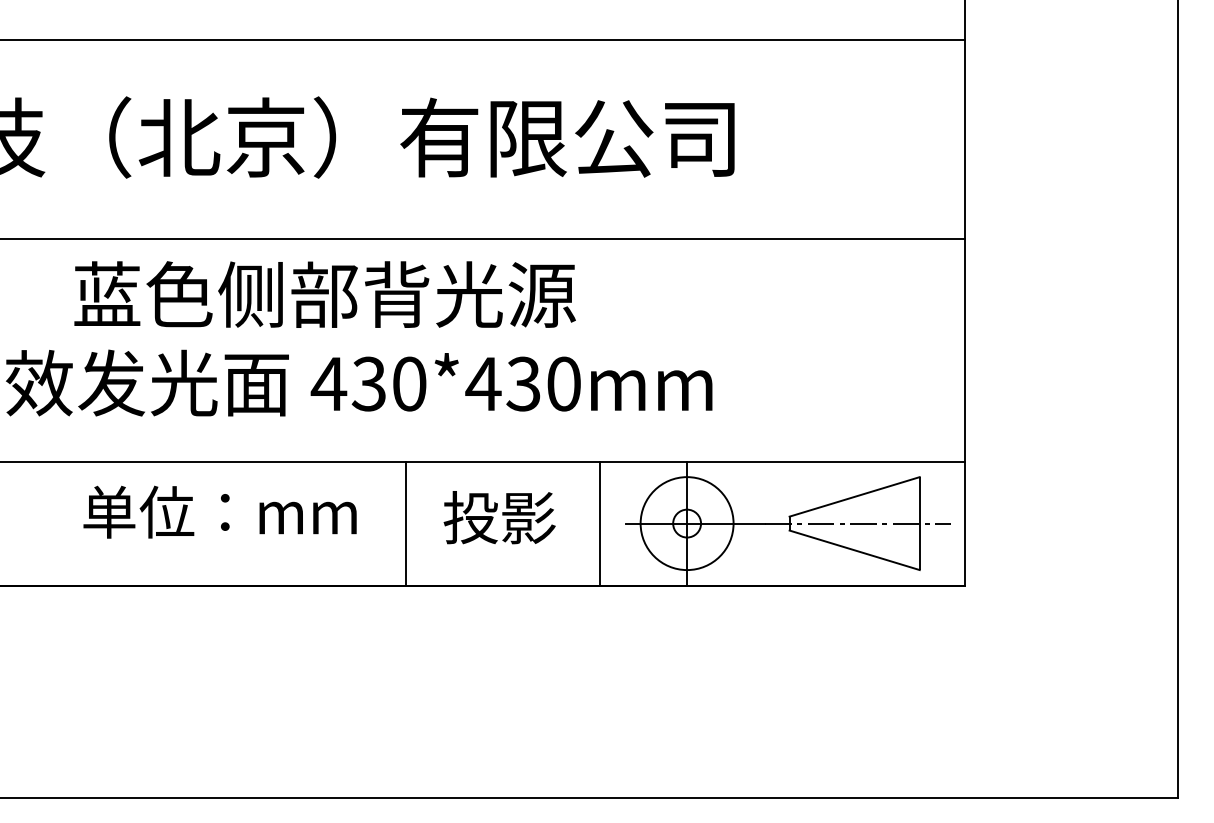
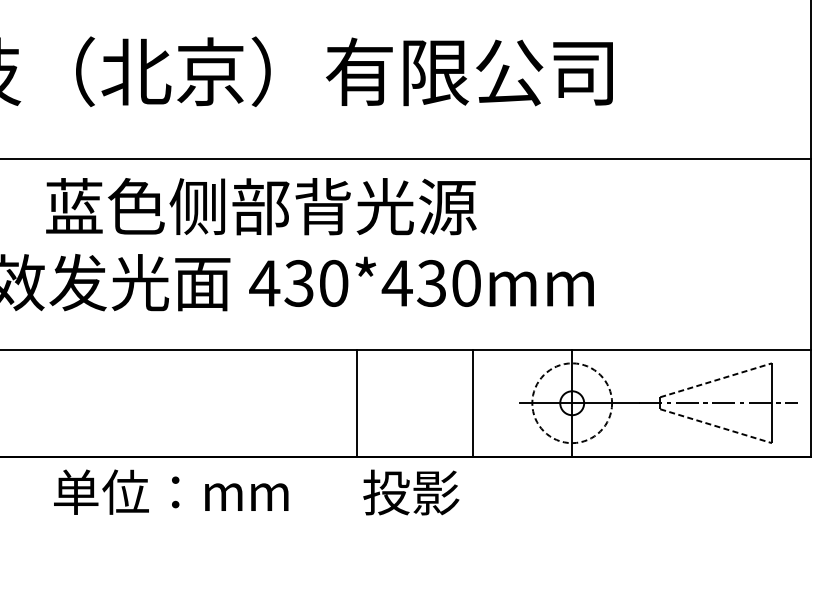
line: (854, 496) -> (715, 379), solid -> dashed
text: (219, 511) -> (170, 491), moved
text: (499, 517) -> (411, 492), moved
line: (406, 523) -> (357, 403), moved
line: (600, 523) -> (473, 403), moved
circle: (686, 523) -> (571, 403), solid -> dashed
line: (854, 550) -> (715, 426), solid -> dashed

